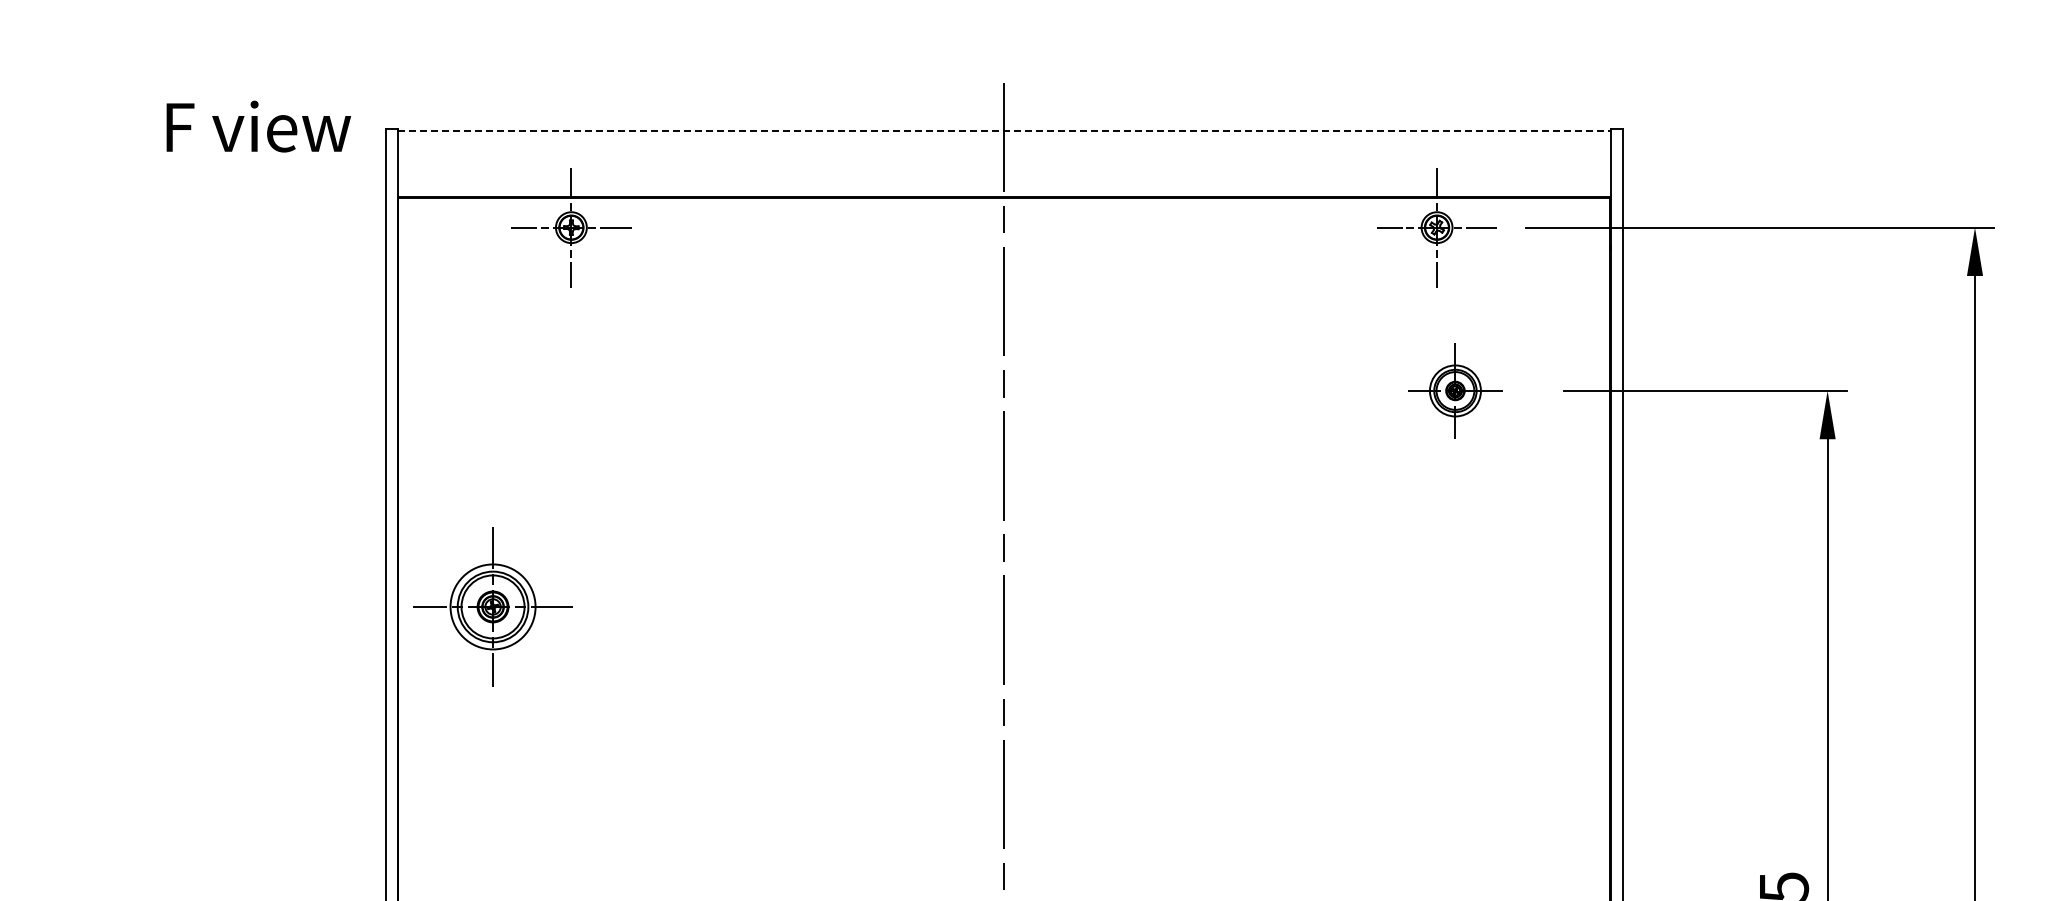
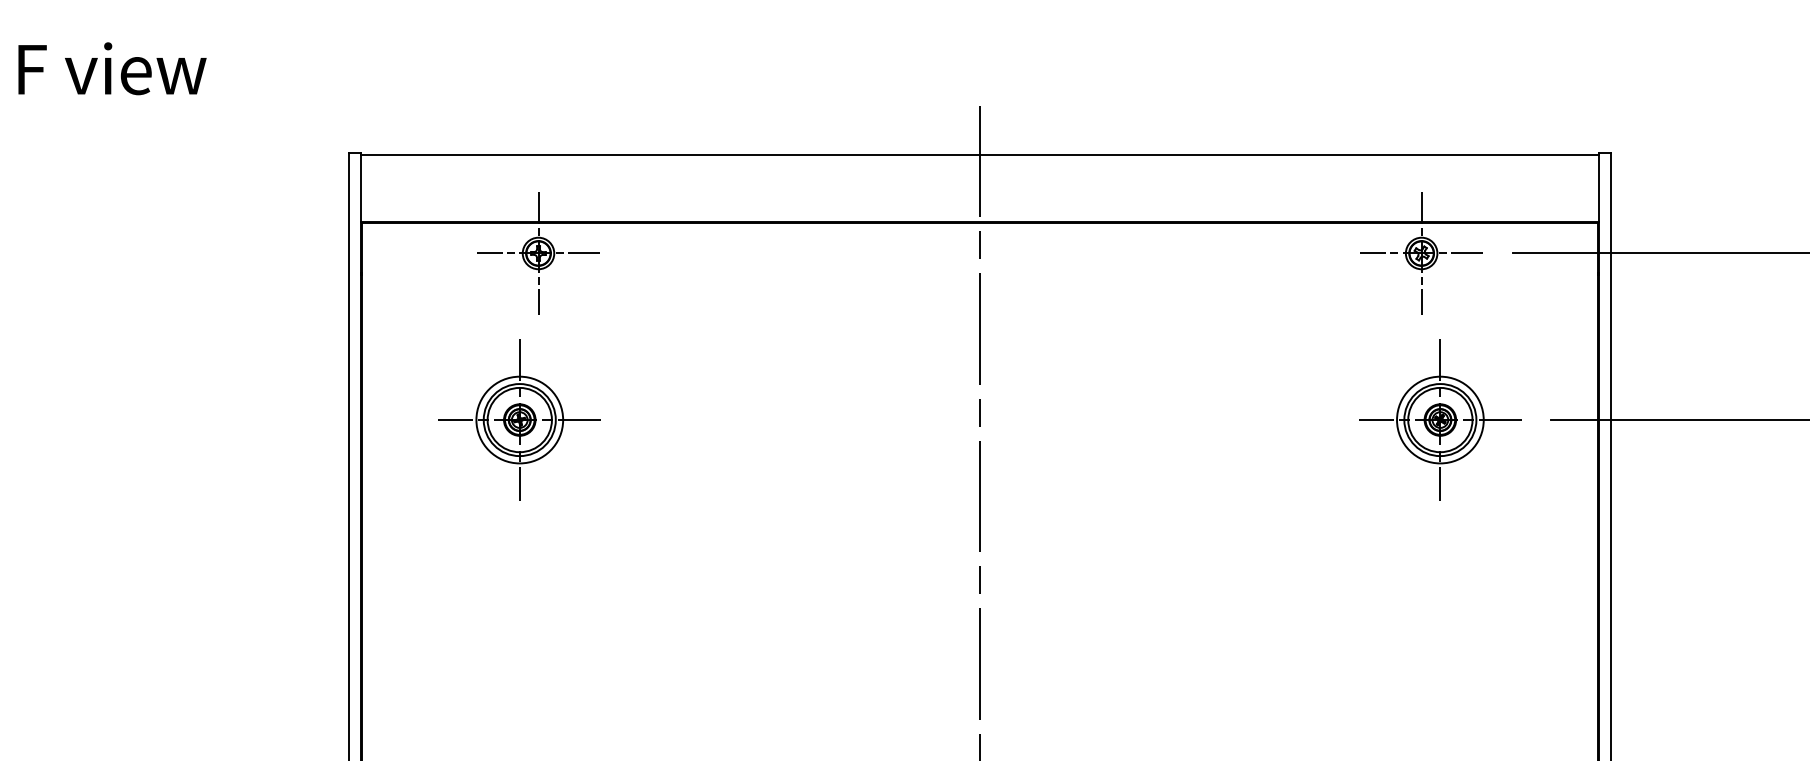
text: (258, 126) -> (112, 68), moved
line: (1004, 131) -> (980, 155), dashed -> solid
part: (1455, 390) -> (1440, 419), size x1.67
part: (492, 606) -> (519, 419), moved

